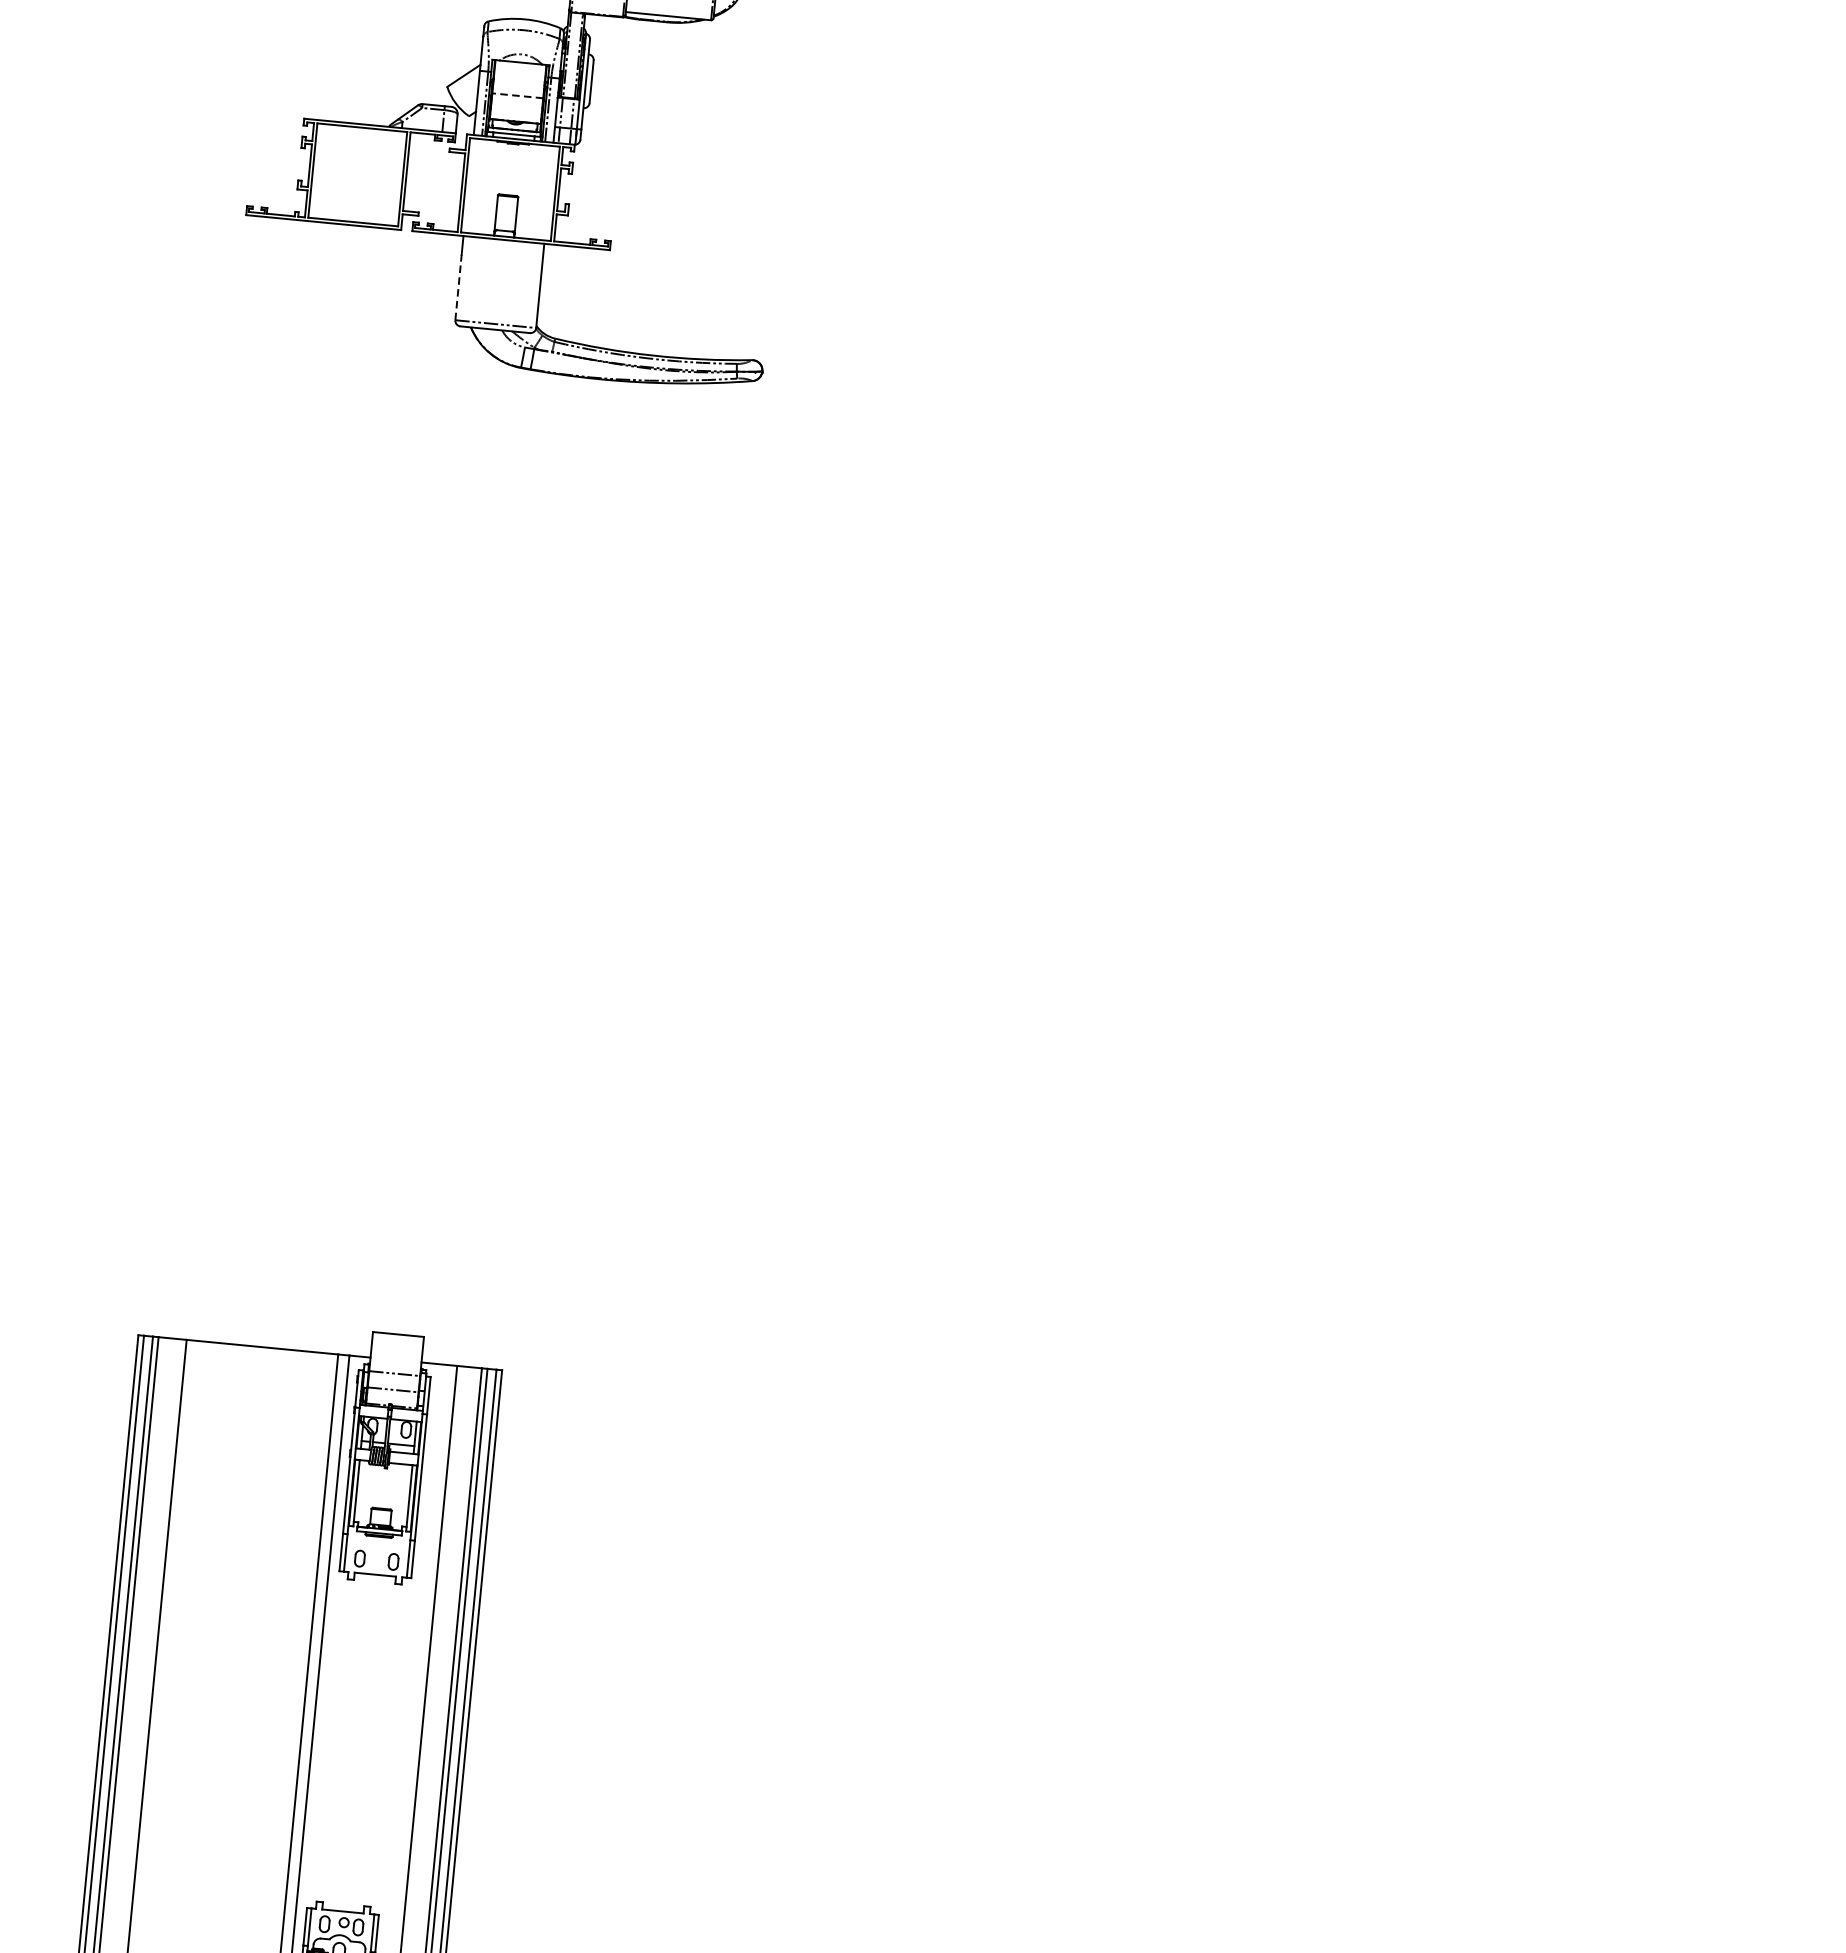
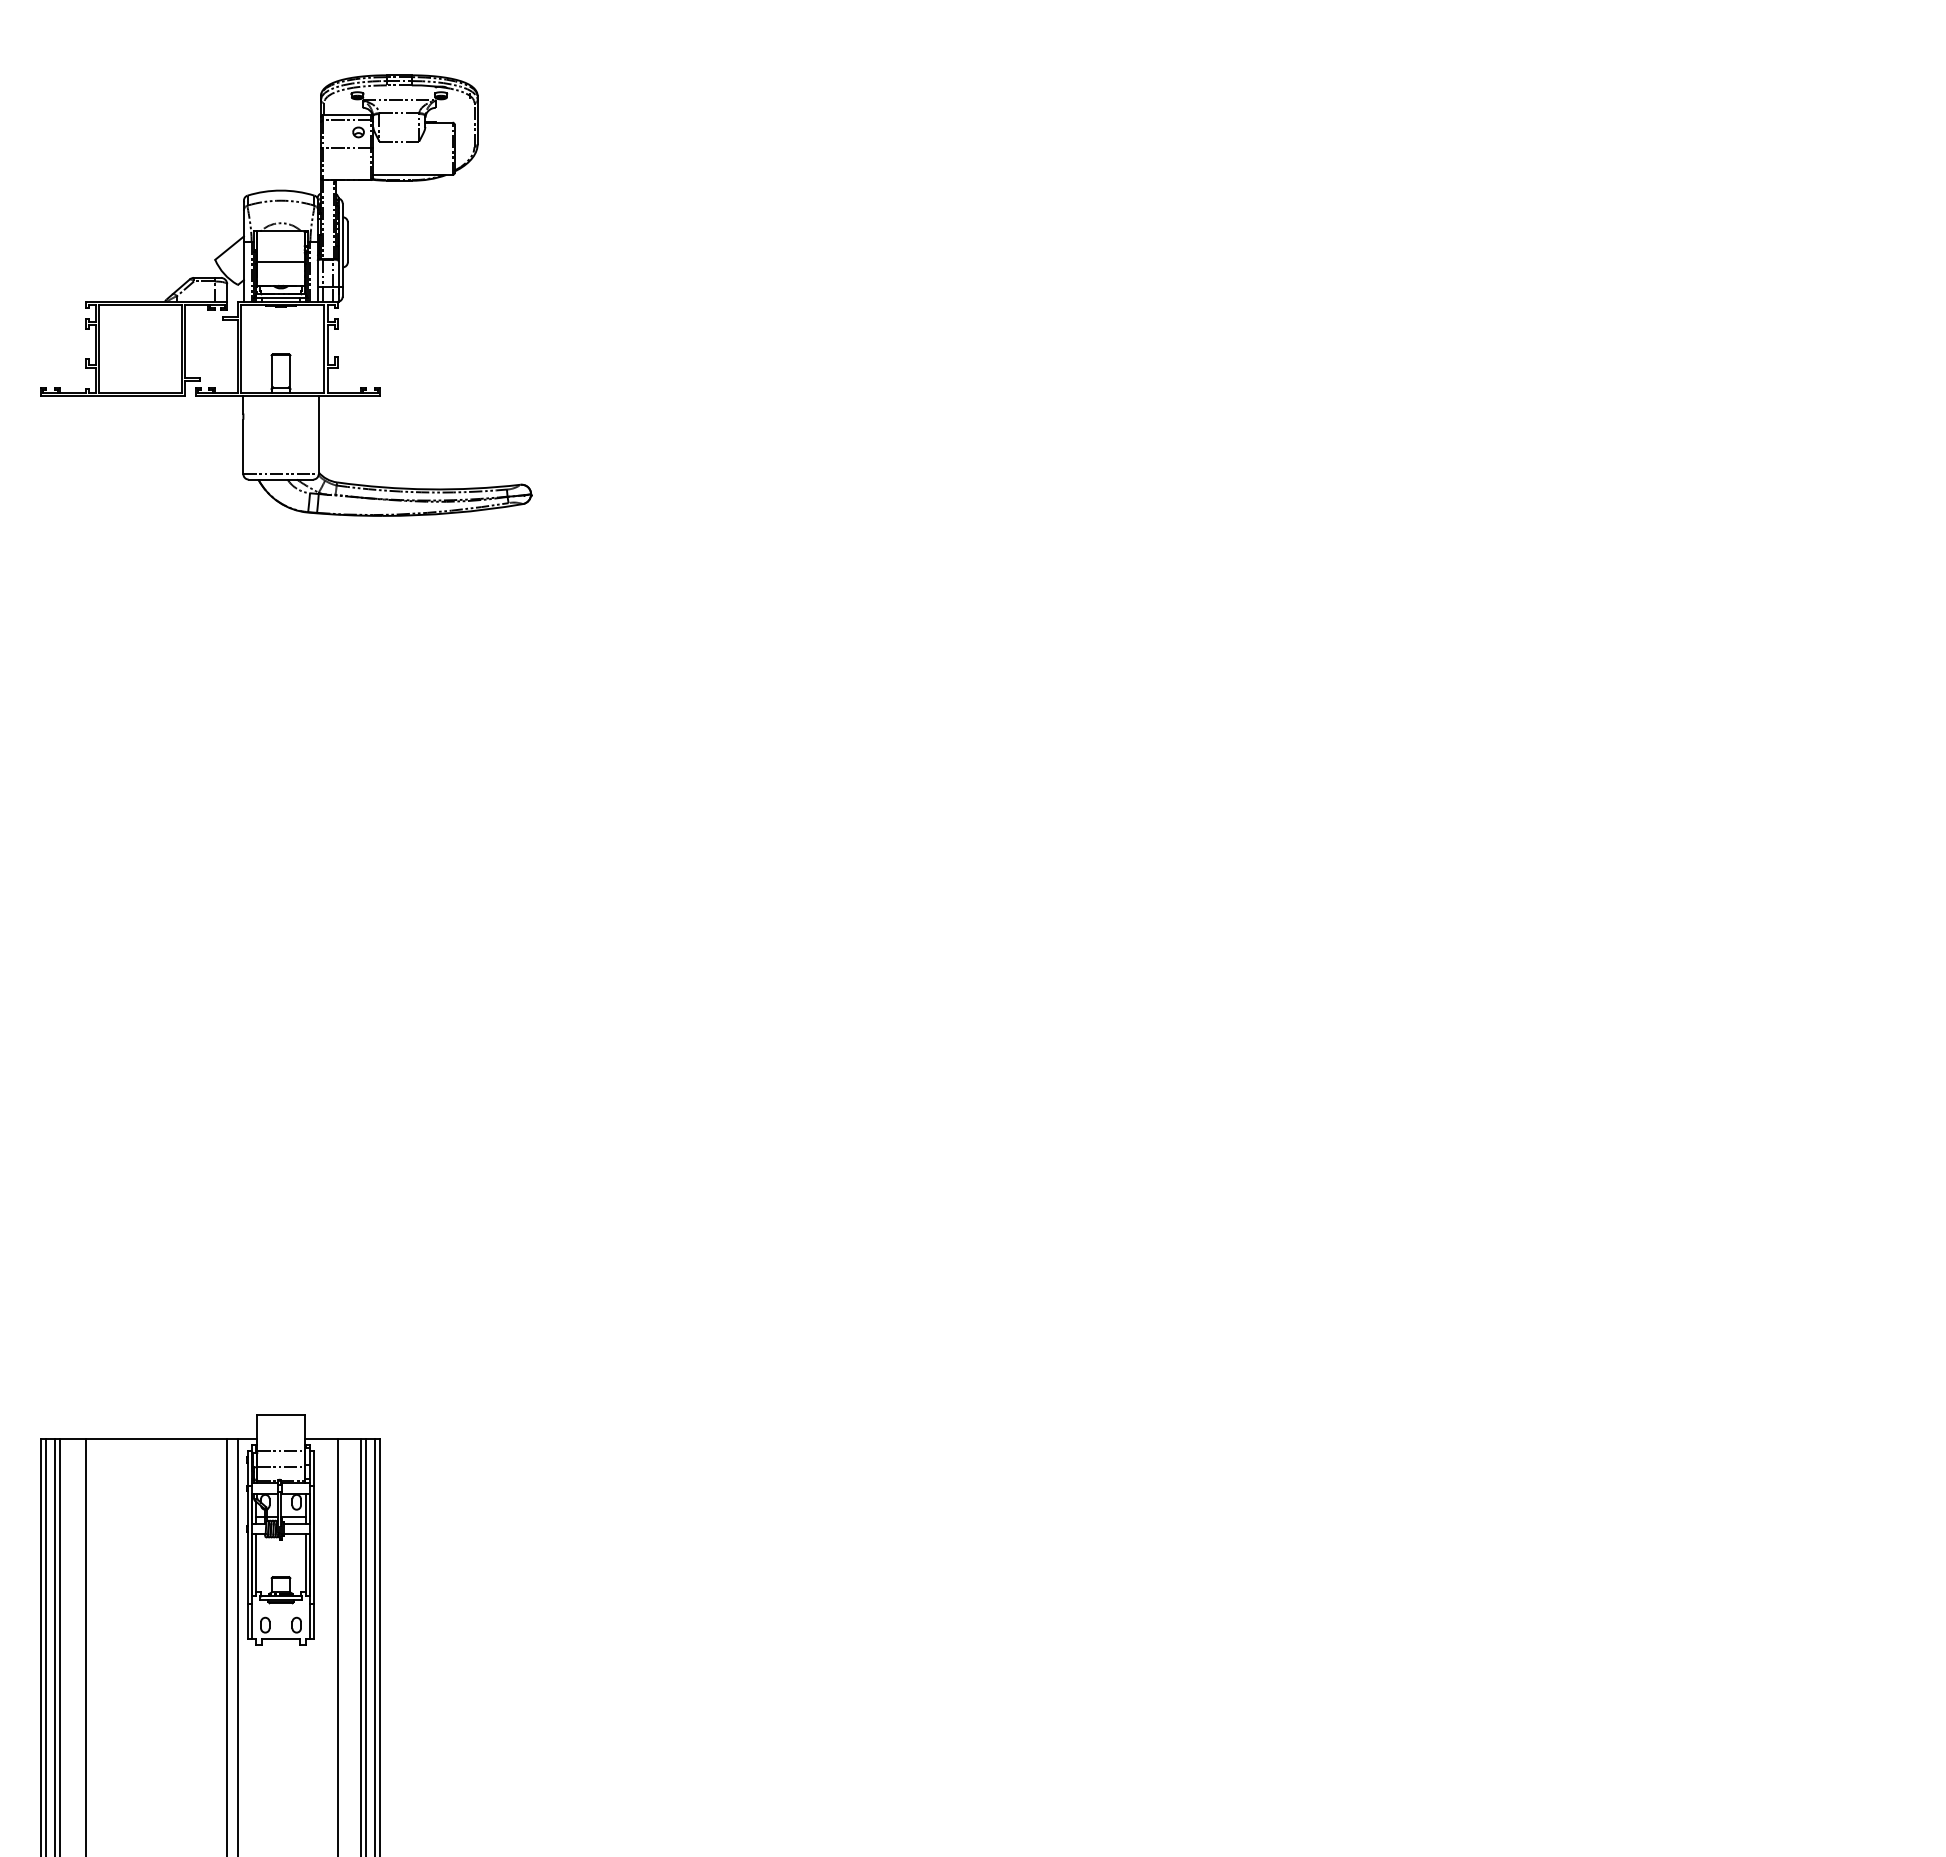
line: (518, 95) -> (281, 261), dashed -> solid
line: (458, 290) -> (243, 446), dashed -> solid

